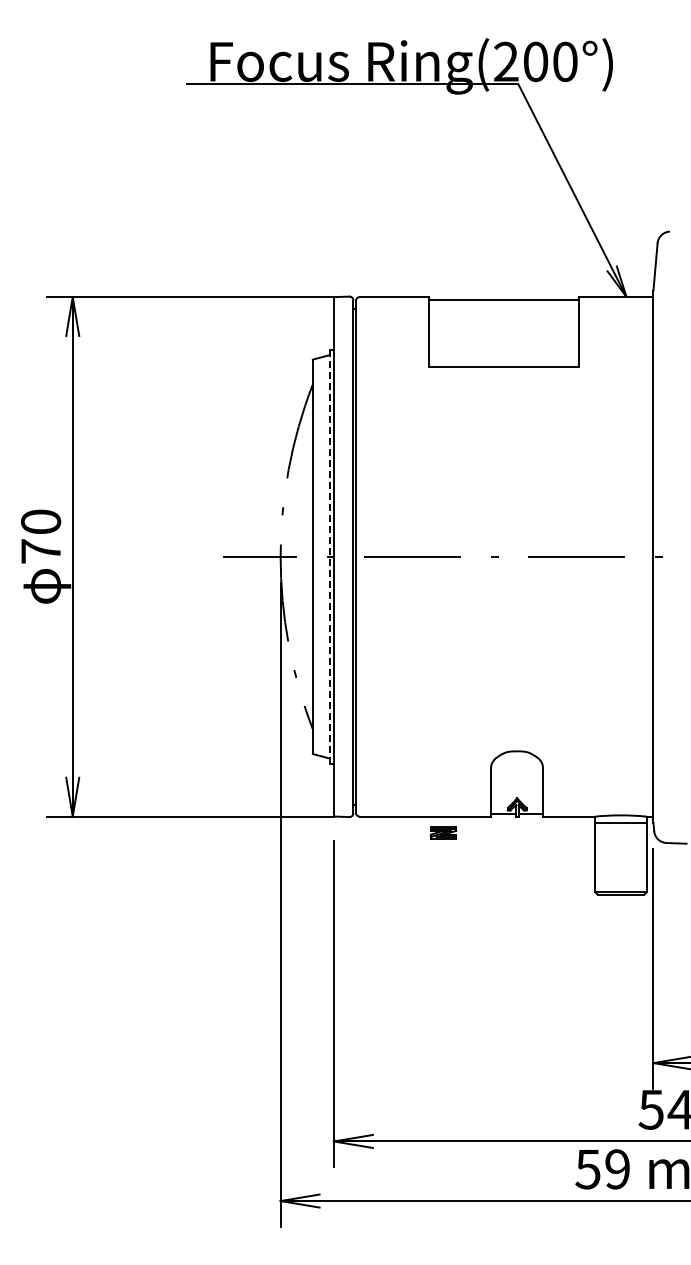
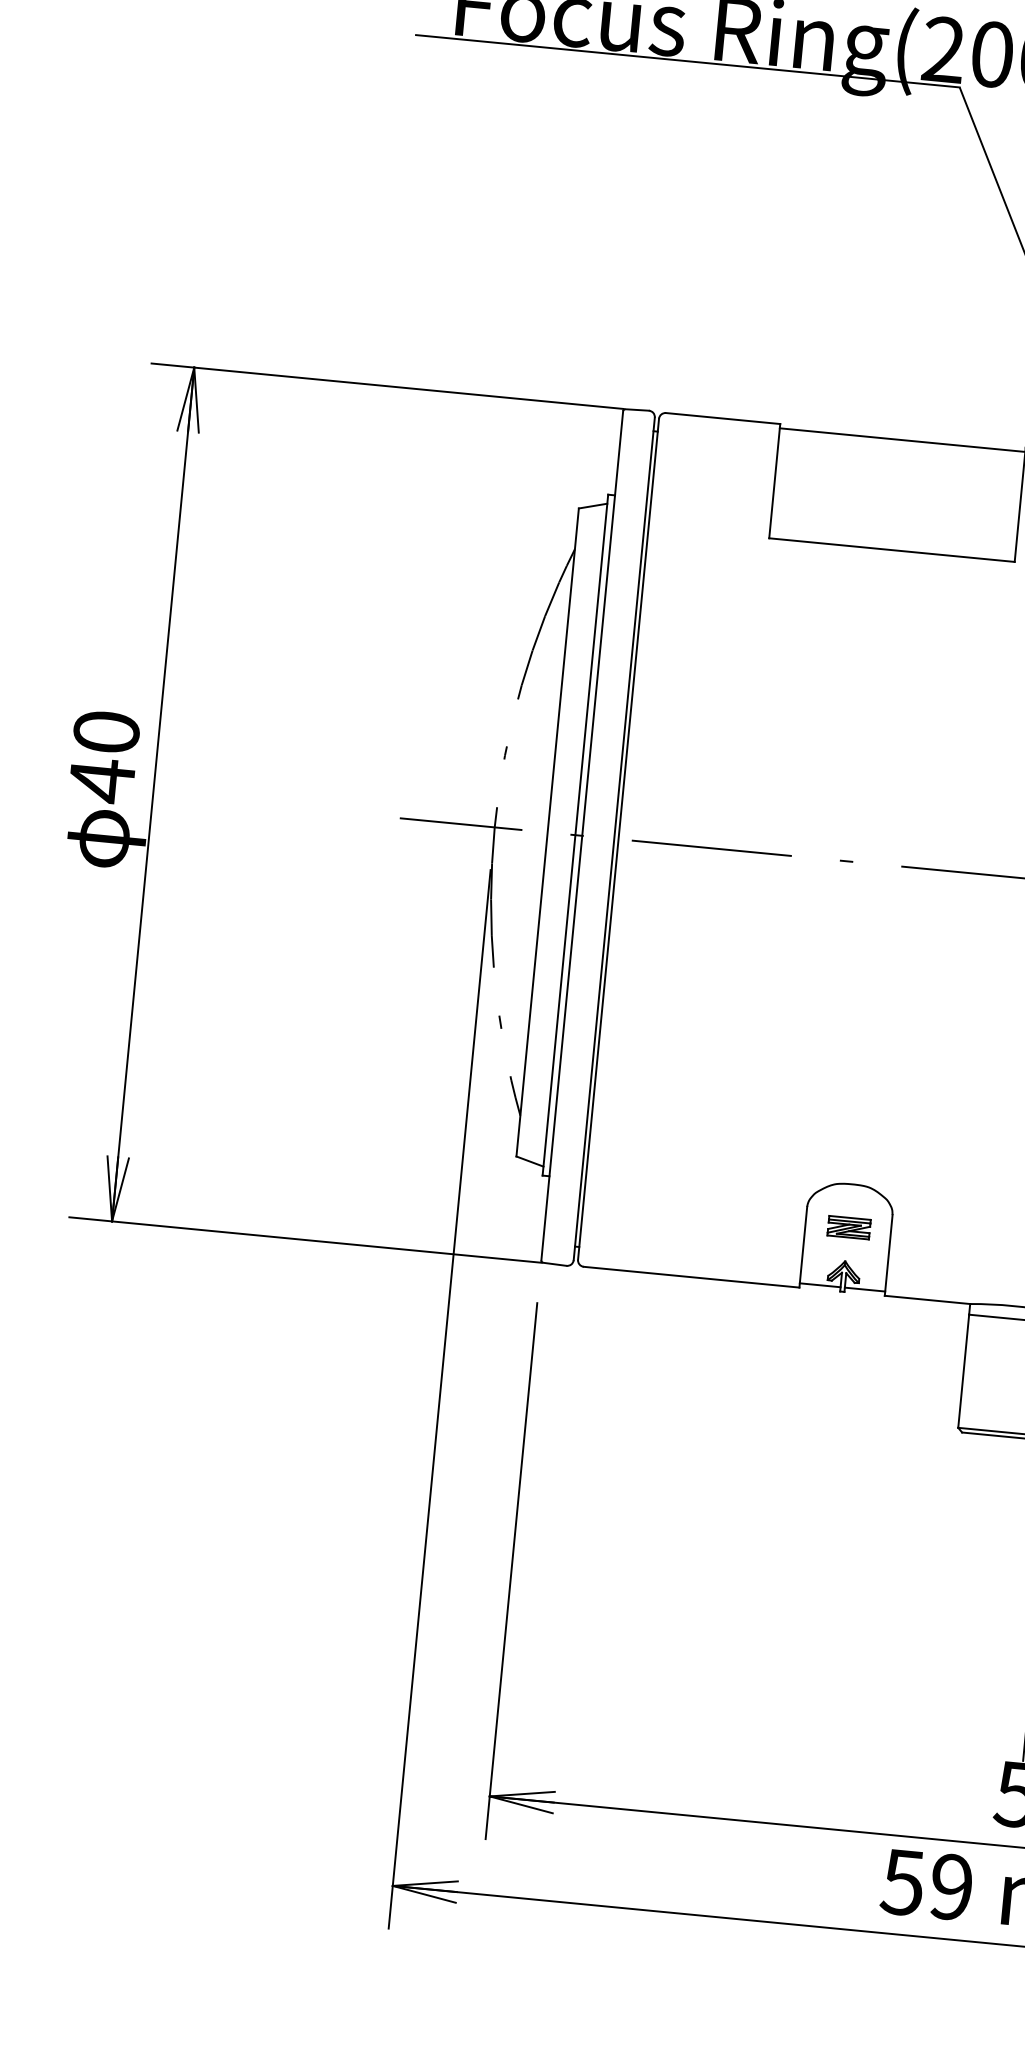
text: (40, 551) -> (101, 780), 70 -> 40
line: (329, 557) -> (574, 836), dashed -> solid
part: (443, 832) -> (849, 1227), moved

